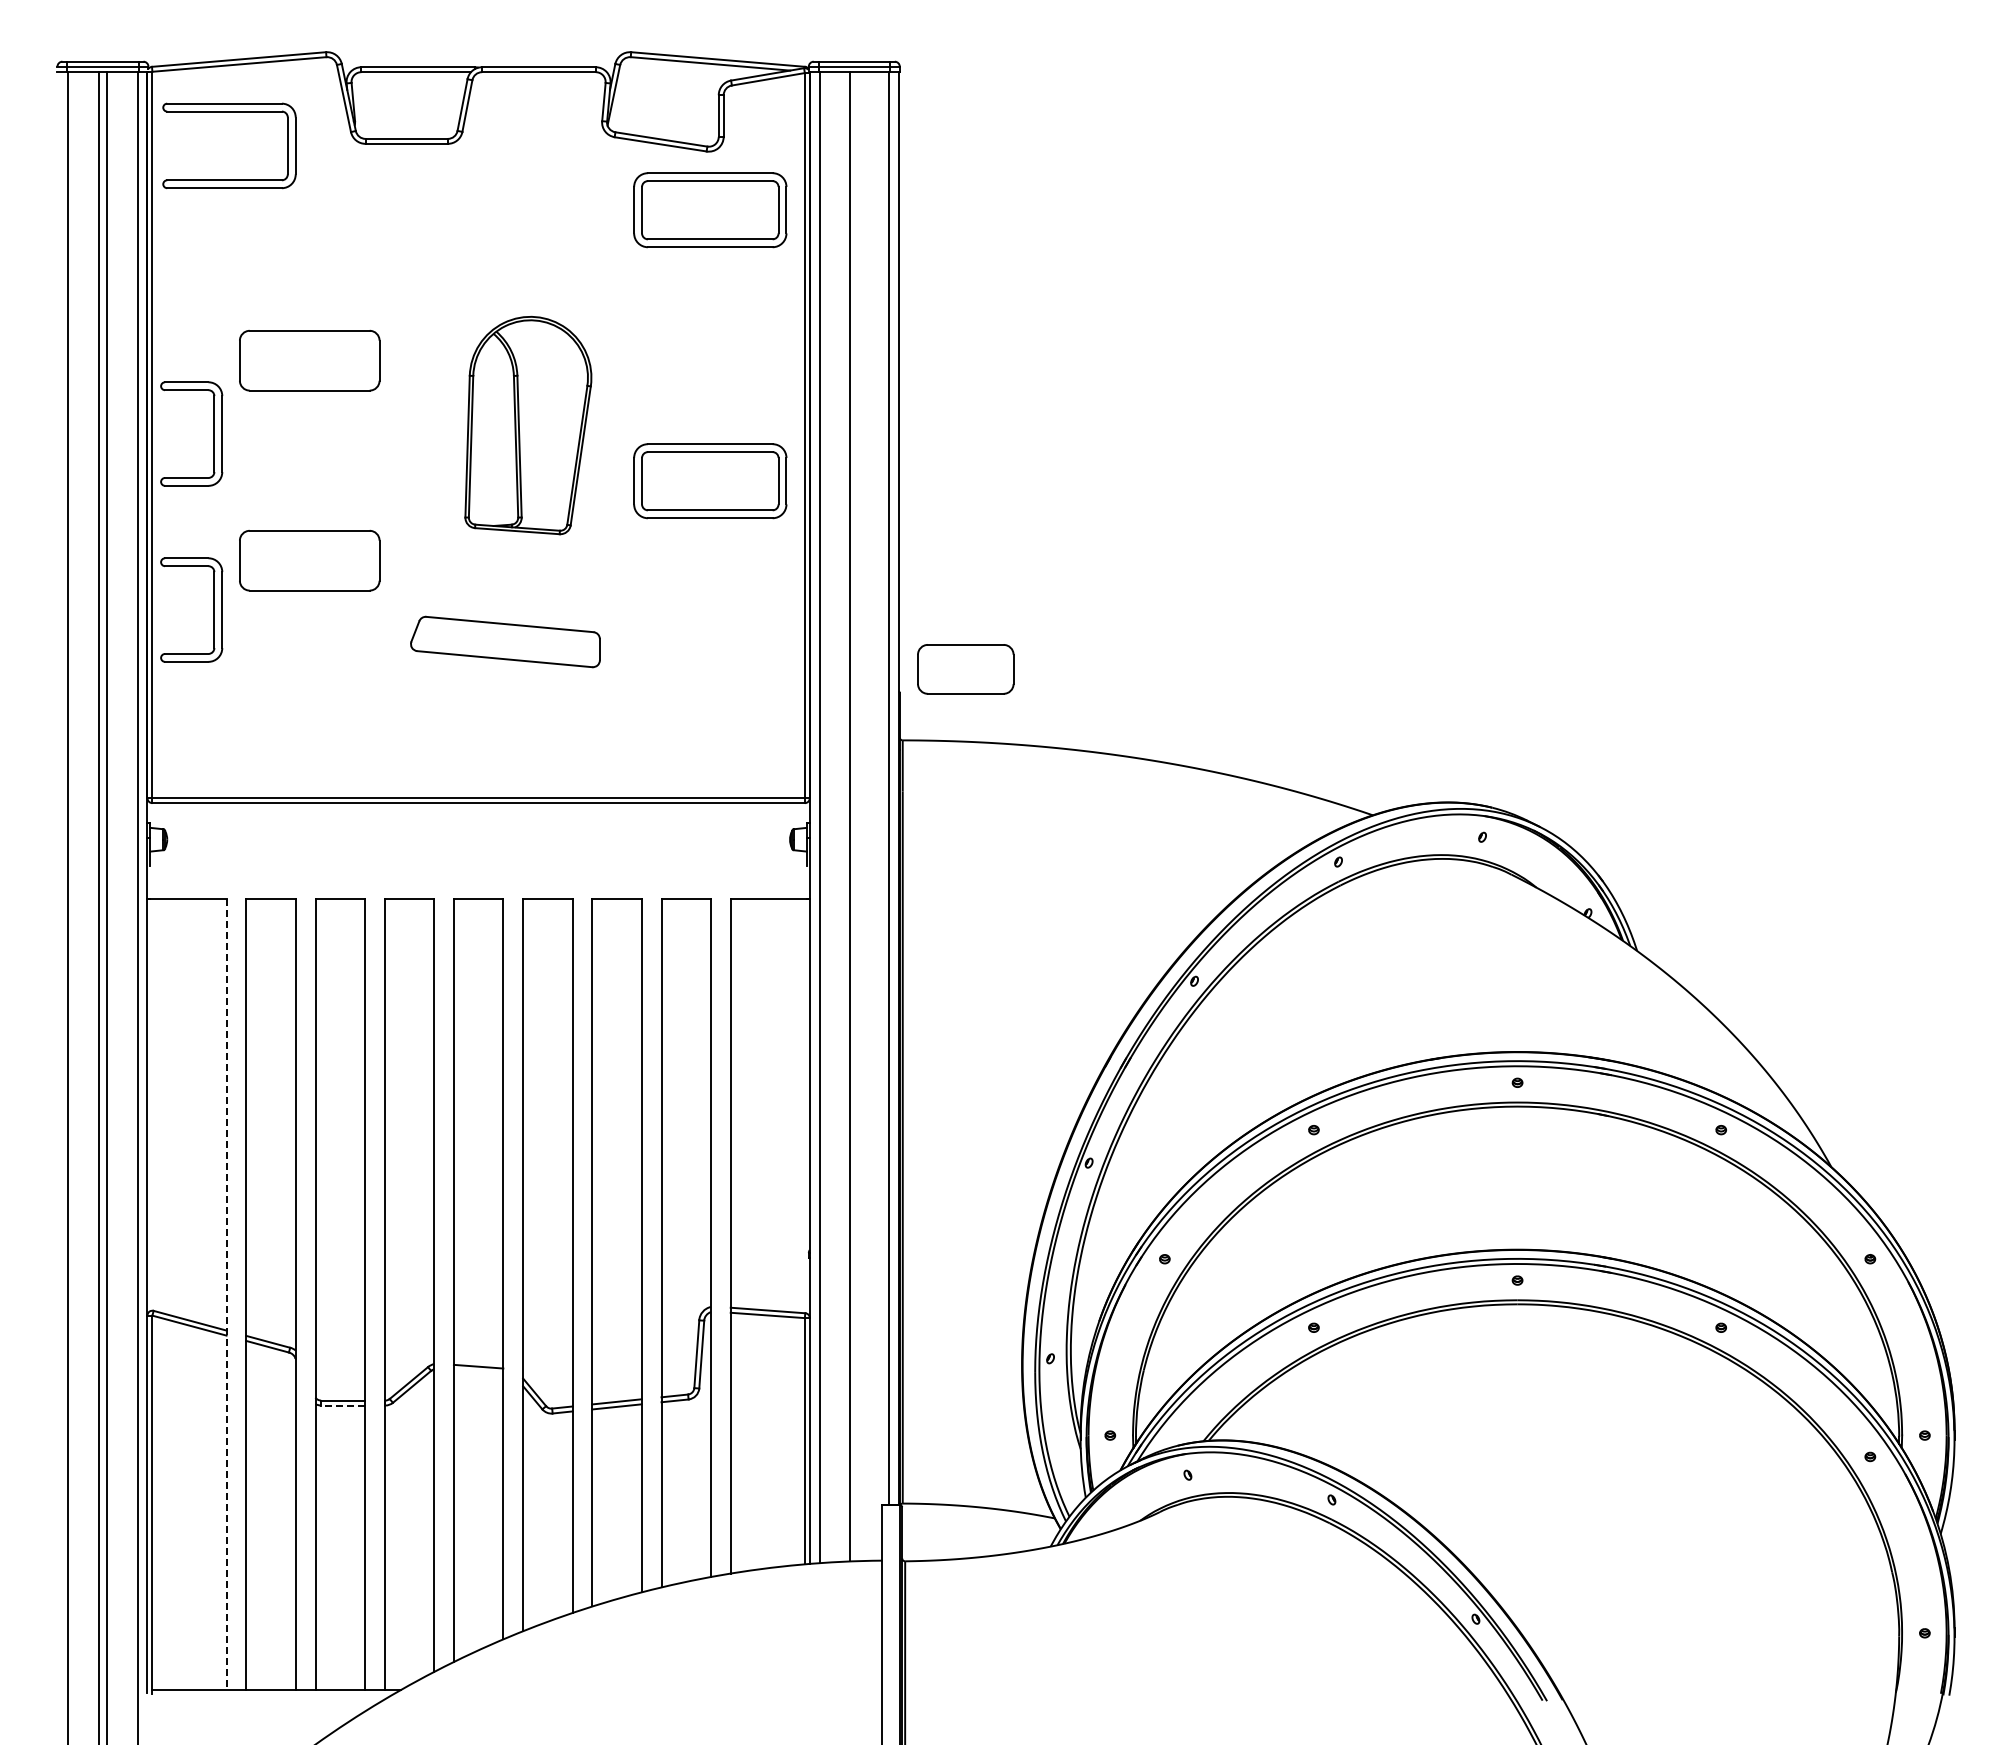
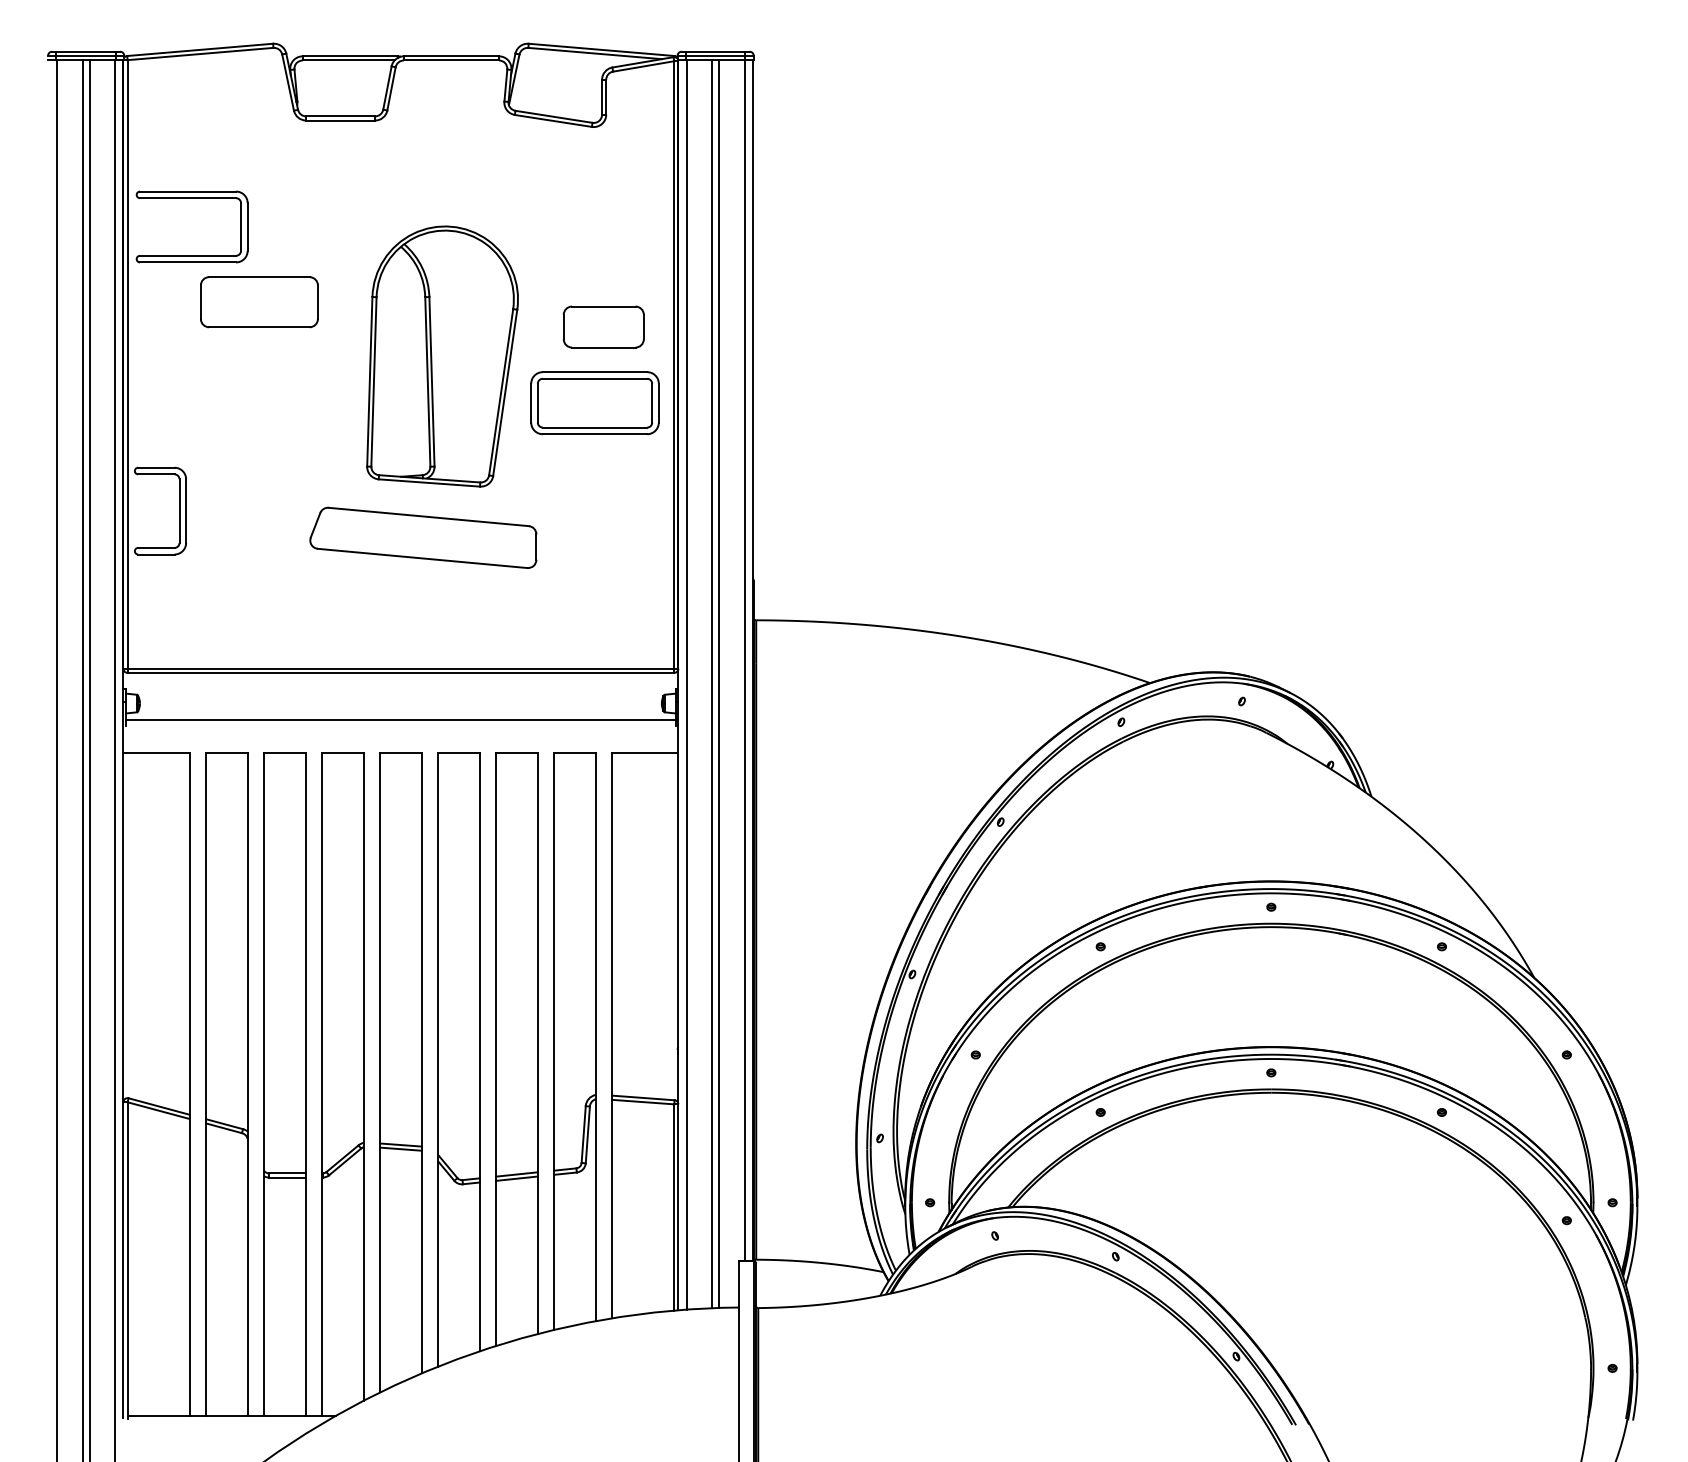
part: (229, 112) -> (192, 198), moved
part: (710, 210) -> (595, 176), removed
part: (528, 425) -> (442, 356), size x1.43
part: (213, 433) -> (178, 363), removed
part: (309, 560) -> (259, 469), removed
part: (505, 641) -> (423, 537), size x1.43
part: (965, 669) -> (603, 327), moved
line: (858, 816) -> (719, 684), added
line: (478, 859) -> (400, 720), added
line: (226, 1294) -> (189, 1084), dashed -> solid
line: (478, 1371) -> (400, 1149), added
line: (343, 1405) -> (287, 1177), dashed -> solid

